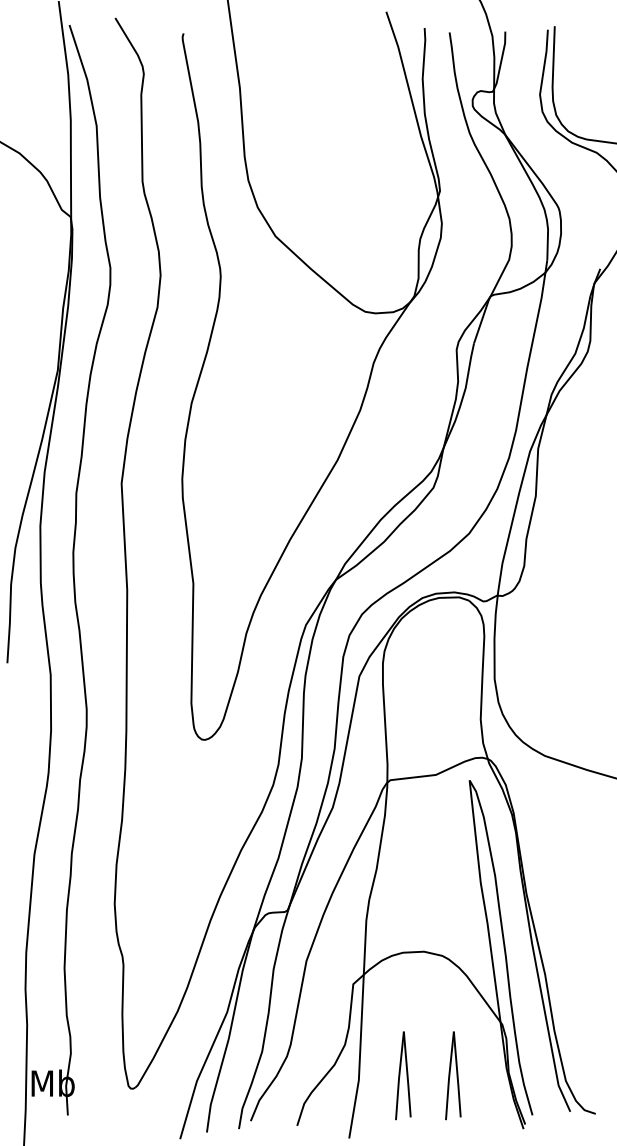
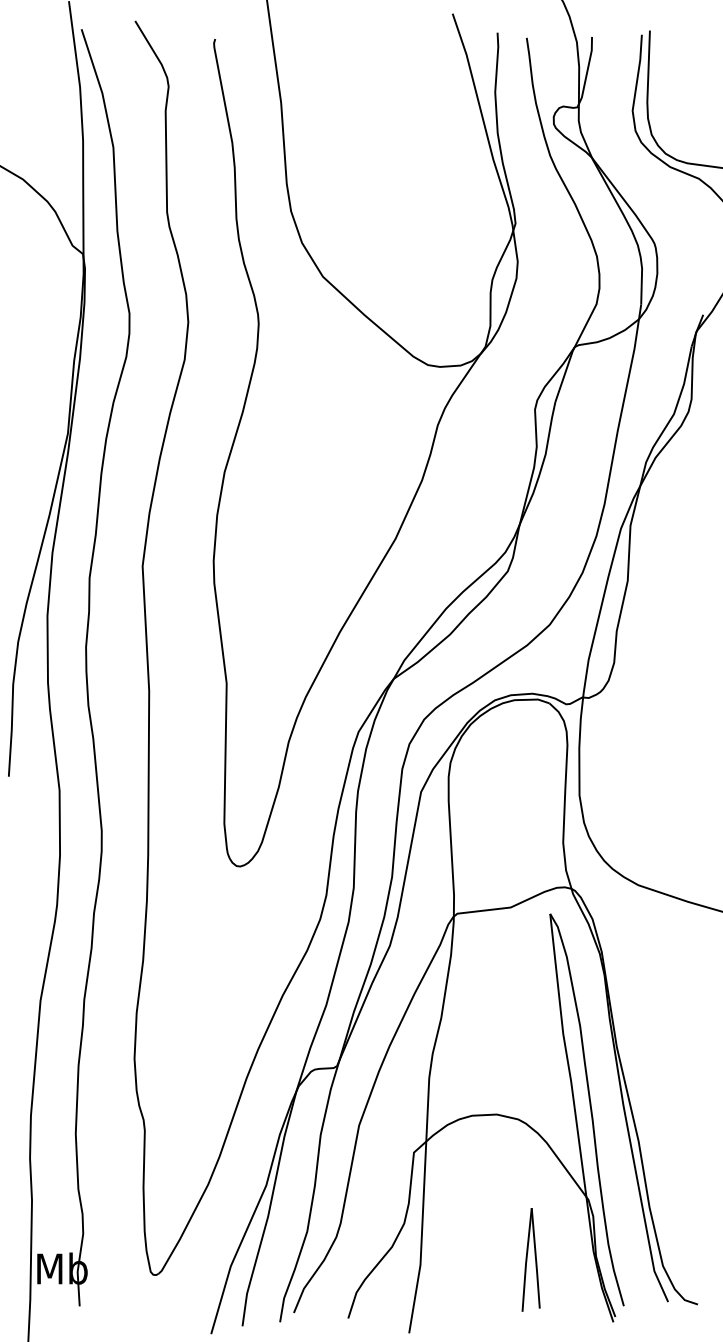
part: (403, 1075) -> (472, 1259), removed

